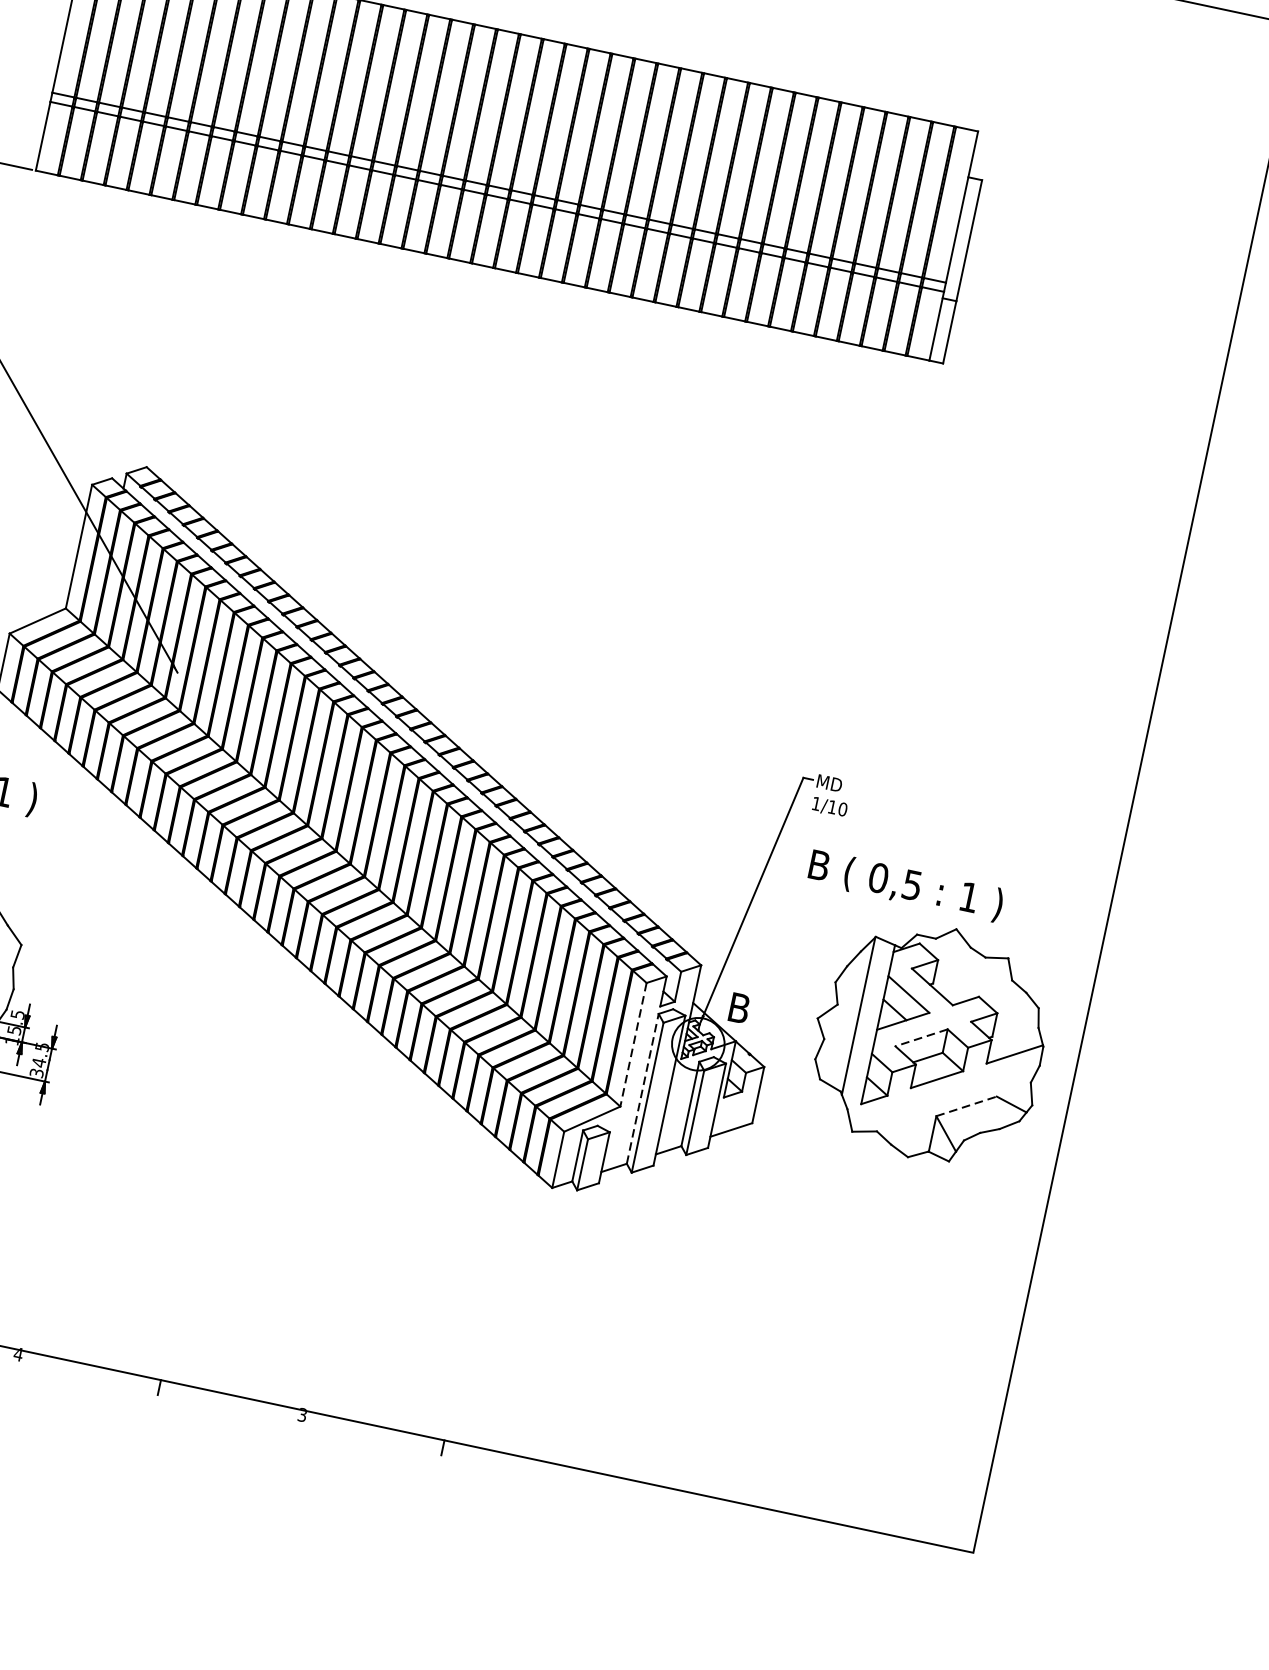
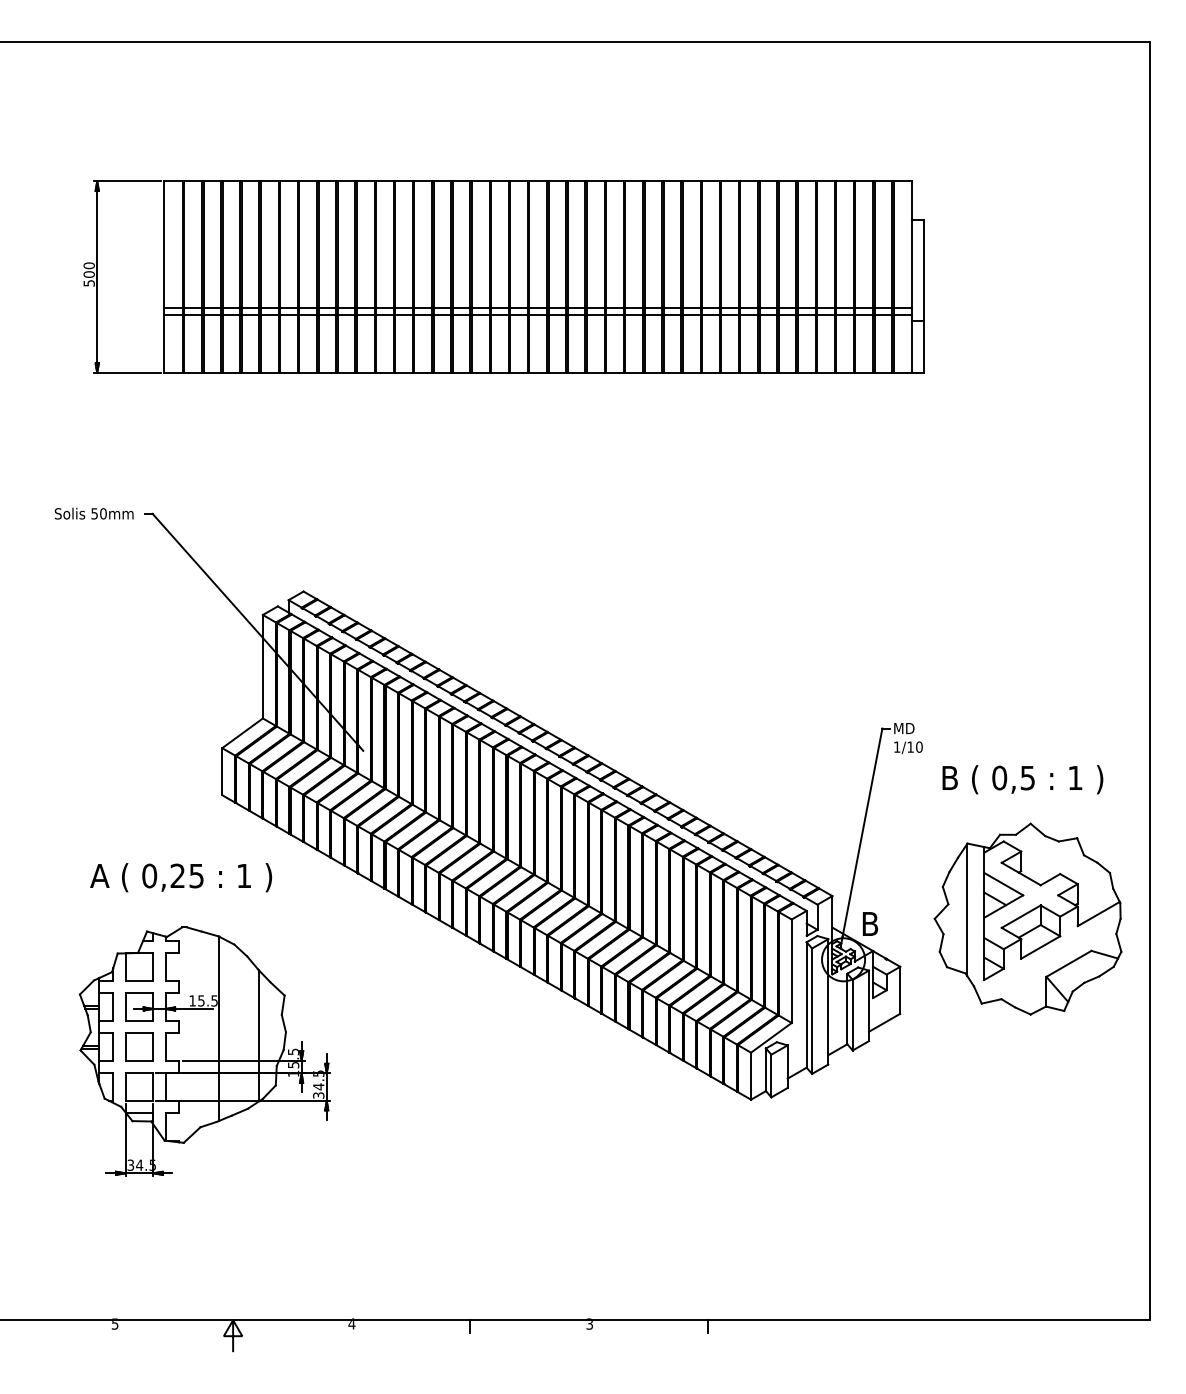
text: (905, 885) -> (1022, 779), moved
line: (920, 1037) -> (1020, 916), dashed -> solid
line: (633, 1045) -> (791, 971), dashed -> solid
line: (642, 1088) -> (806, 1004), dashed -> solid
line: (967, 1106) -> (1069, 963), dashed -> solid

